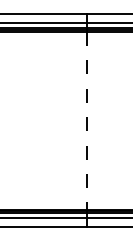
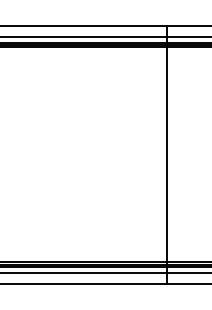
line: (87, 121) -> (166, 155), dashed -> solid

